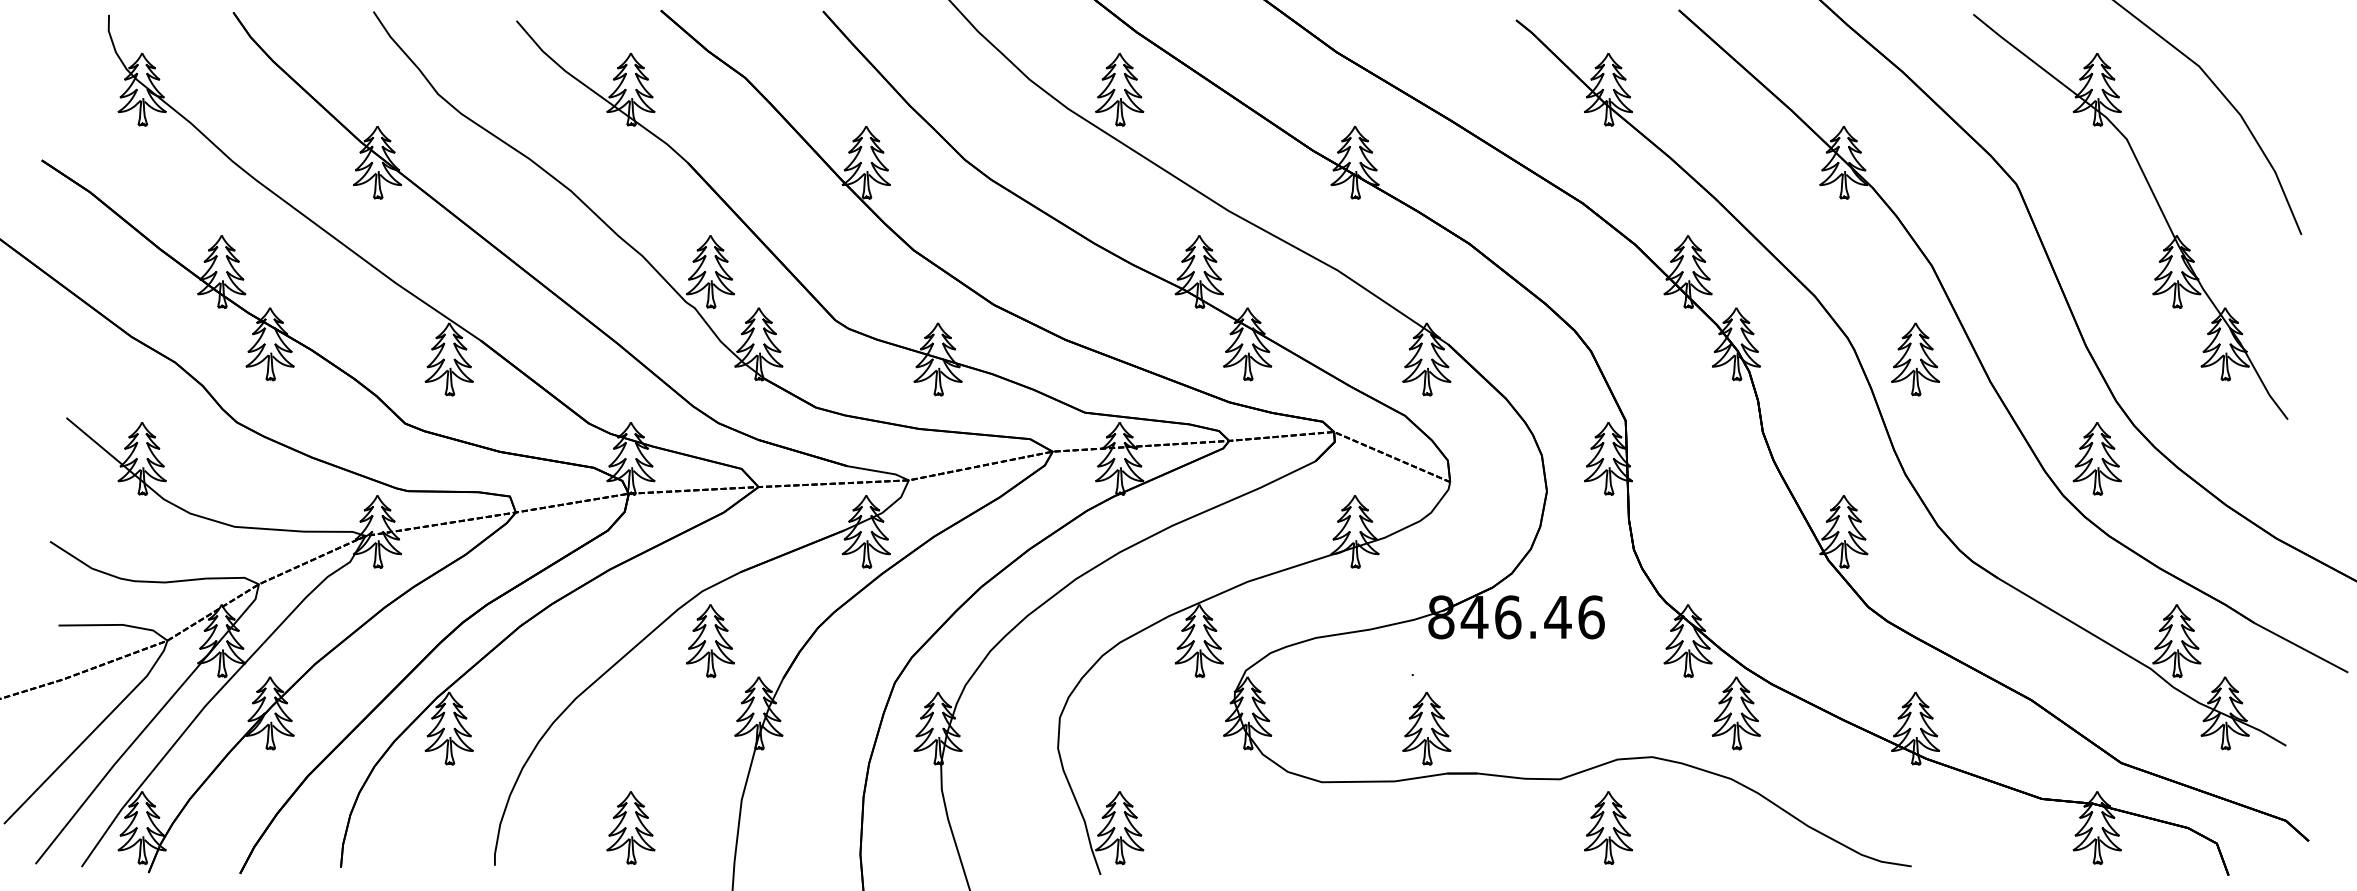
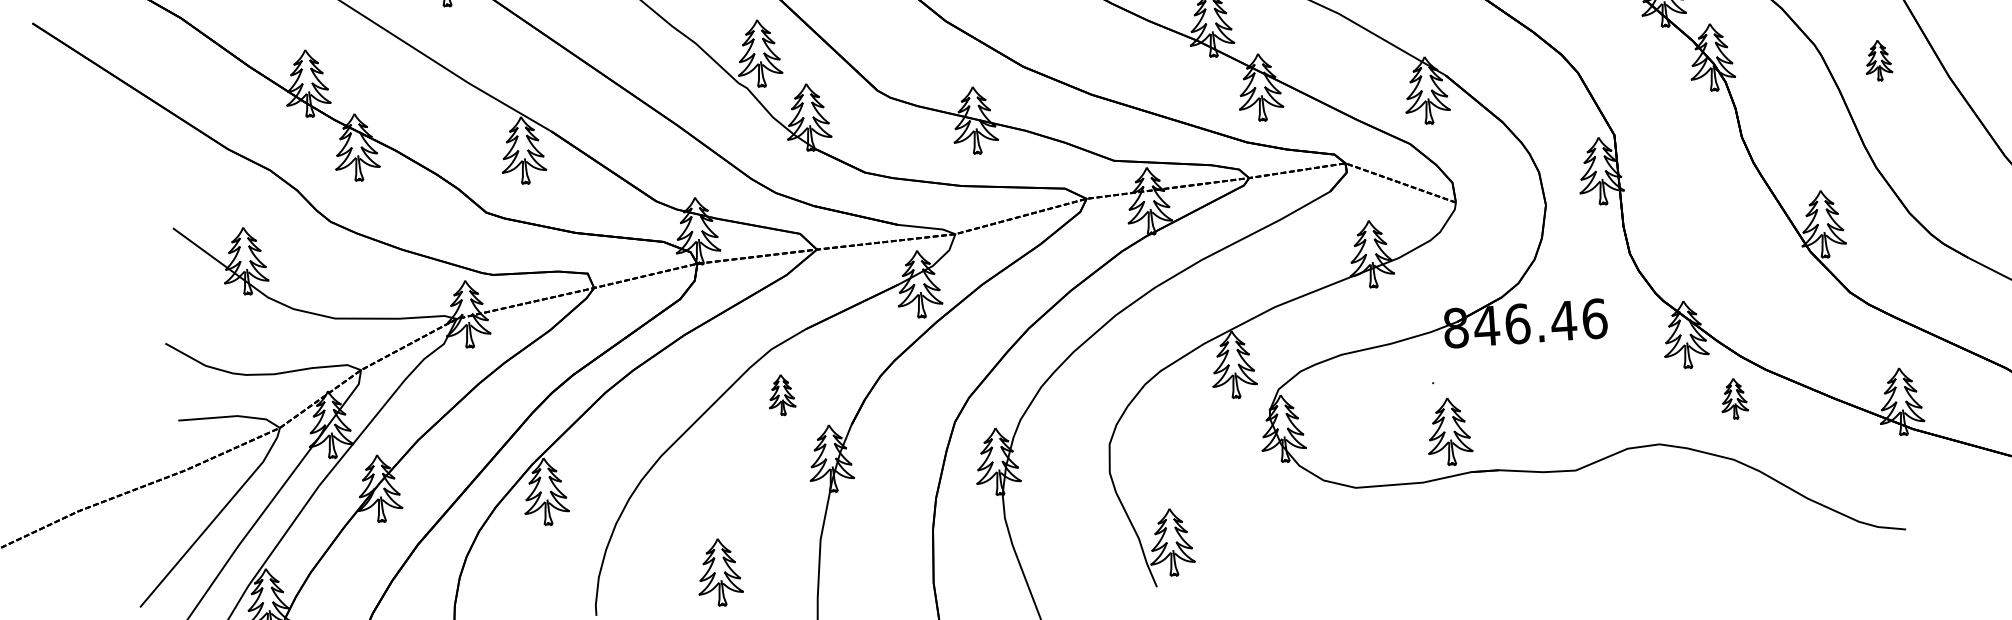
part: (1915, 359) -> (1878, 60), size x0.6
part: (710, 641) -> (781, 395), size x0.6
part: (1735, 713) -> (1733, 398), size x0.6
part: (1608, 827) -> (1623, 512), removed

